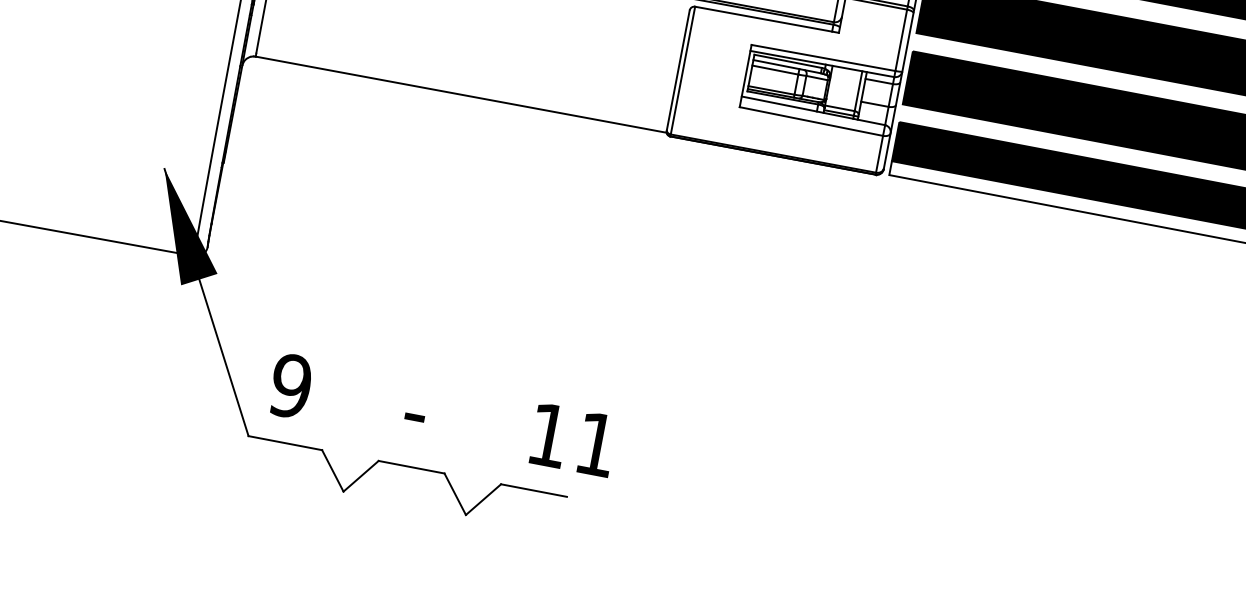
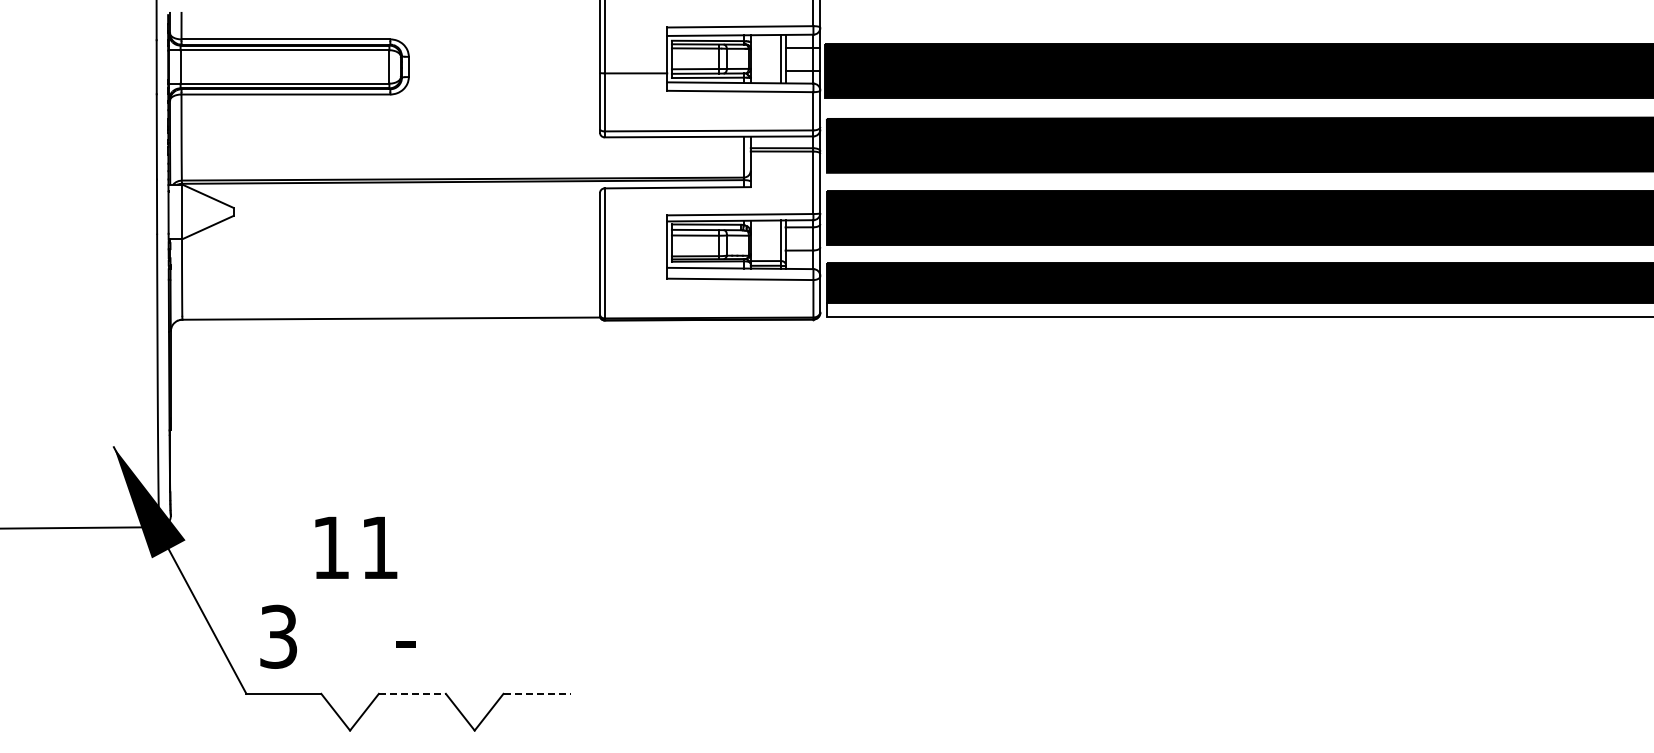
text: (290, 385) -> (278, 636), 9 -> 3
text: (573, 439) -> (356, 547), moved
line: (411, 466) -> (412, 693), solid -> dashed
line: (534, 490) -> (537, 693), solid -> dashed

